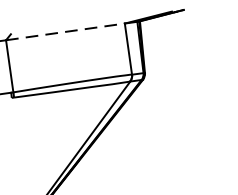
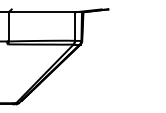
line: (66, 32) -> (42, 12), dashed -> solid

